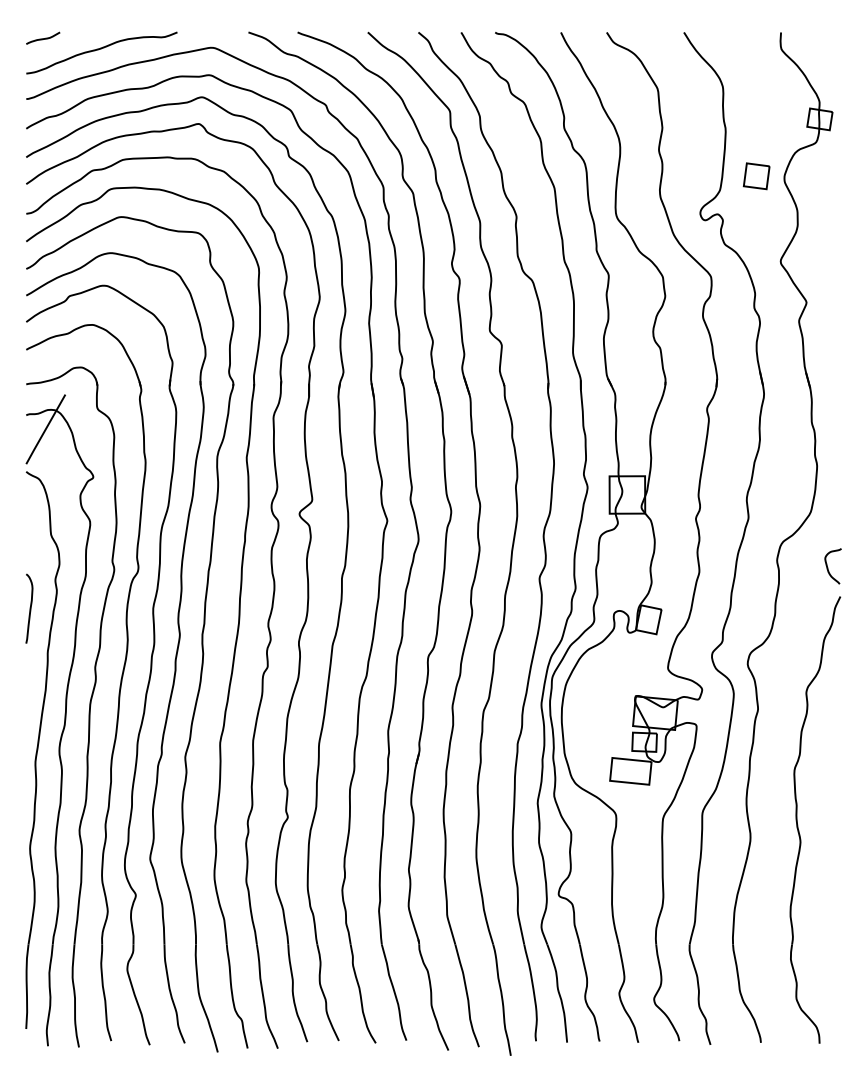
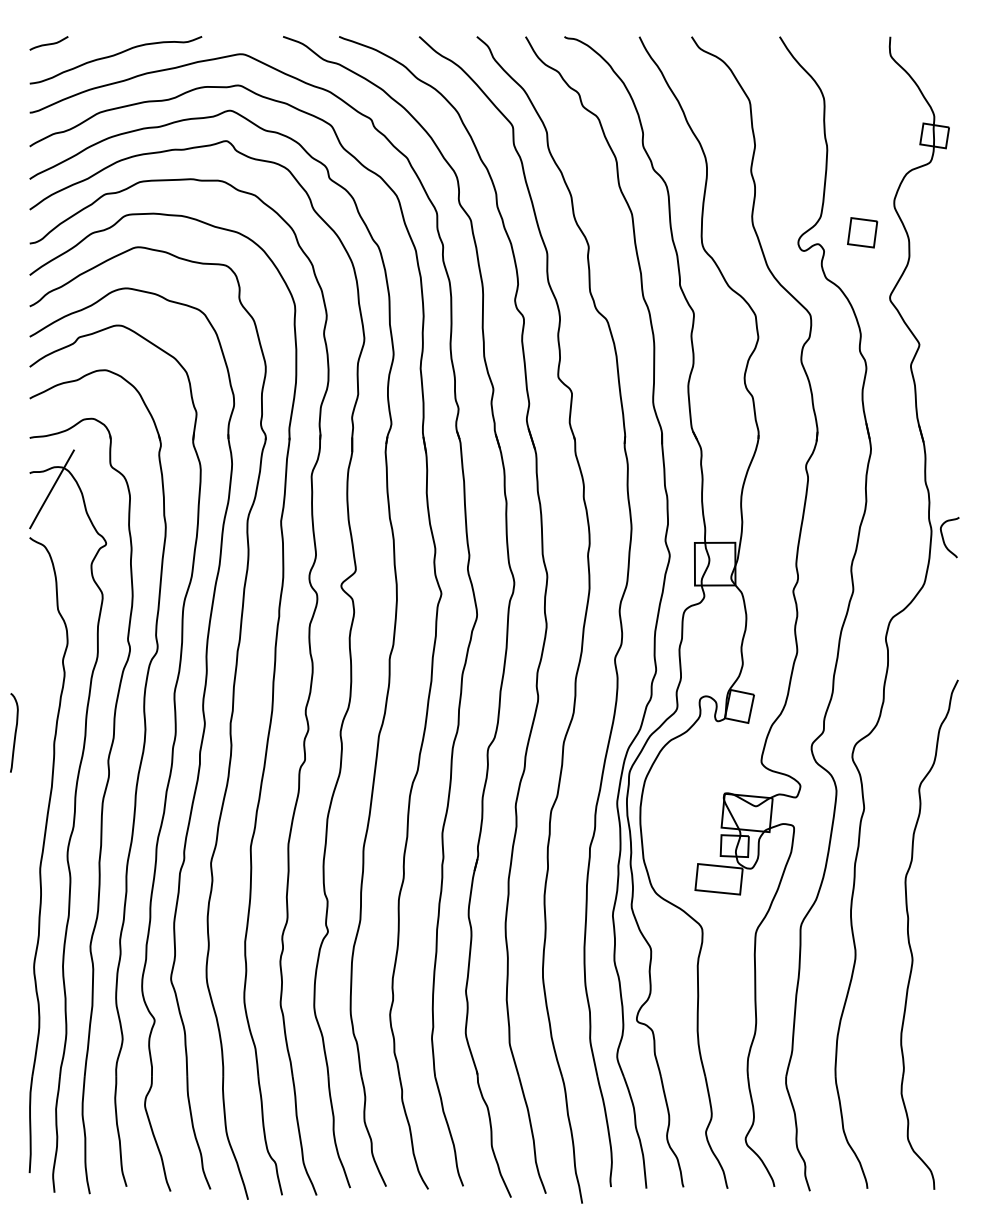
part: (756, 176) -> (862, 232), moved
curve: (828, 568) -> (944, 539), moved
curve: (29, 608) -> (14, 732), moved

